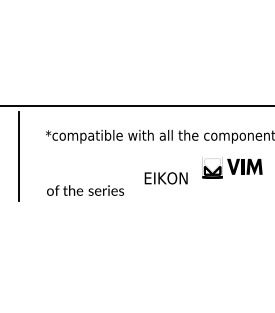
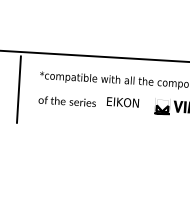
text: (165, 178) -> (122, 102), moved
text: (85, 190) -> (67, 101), moved

